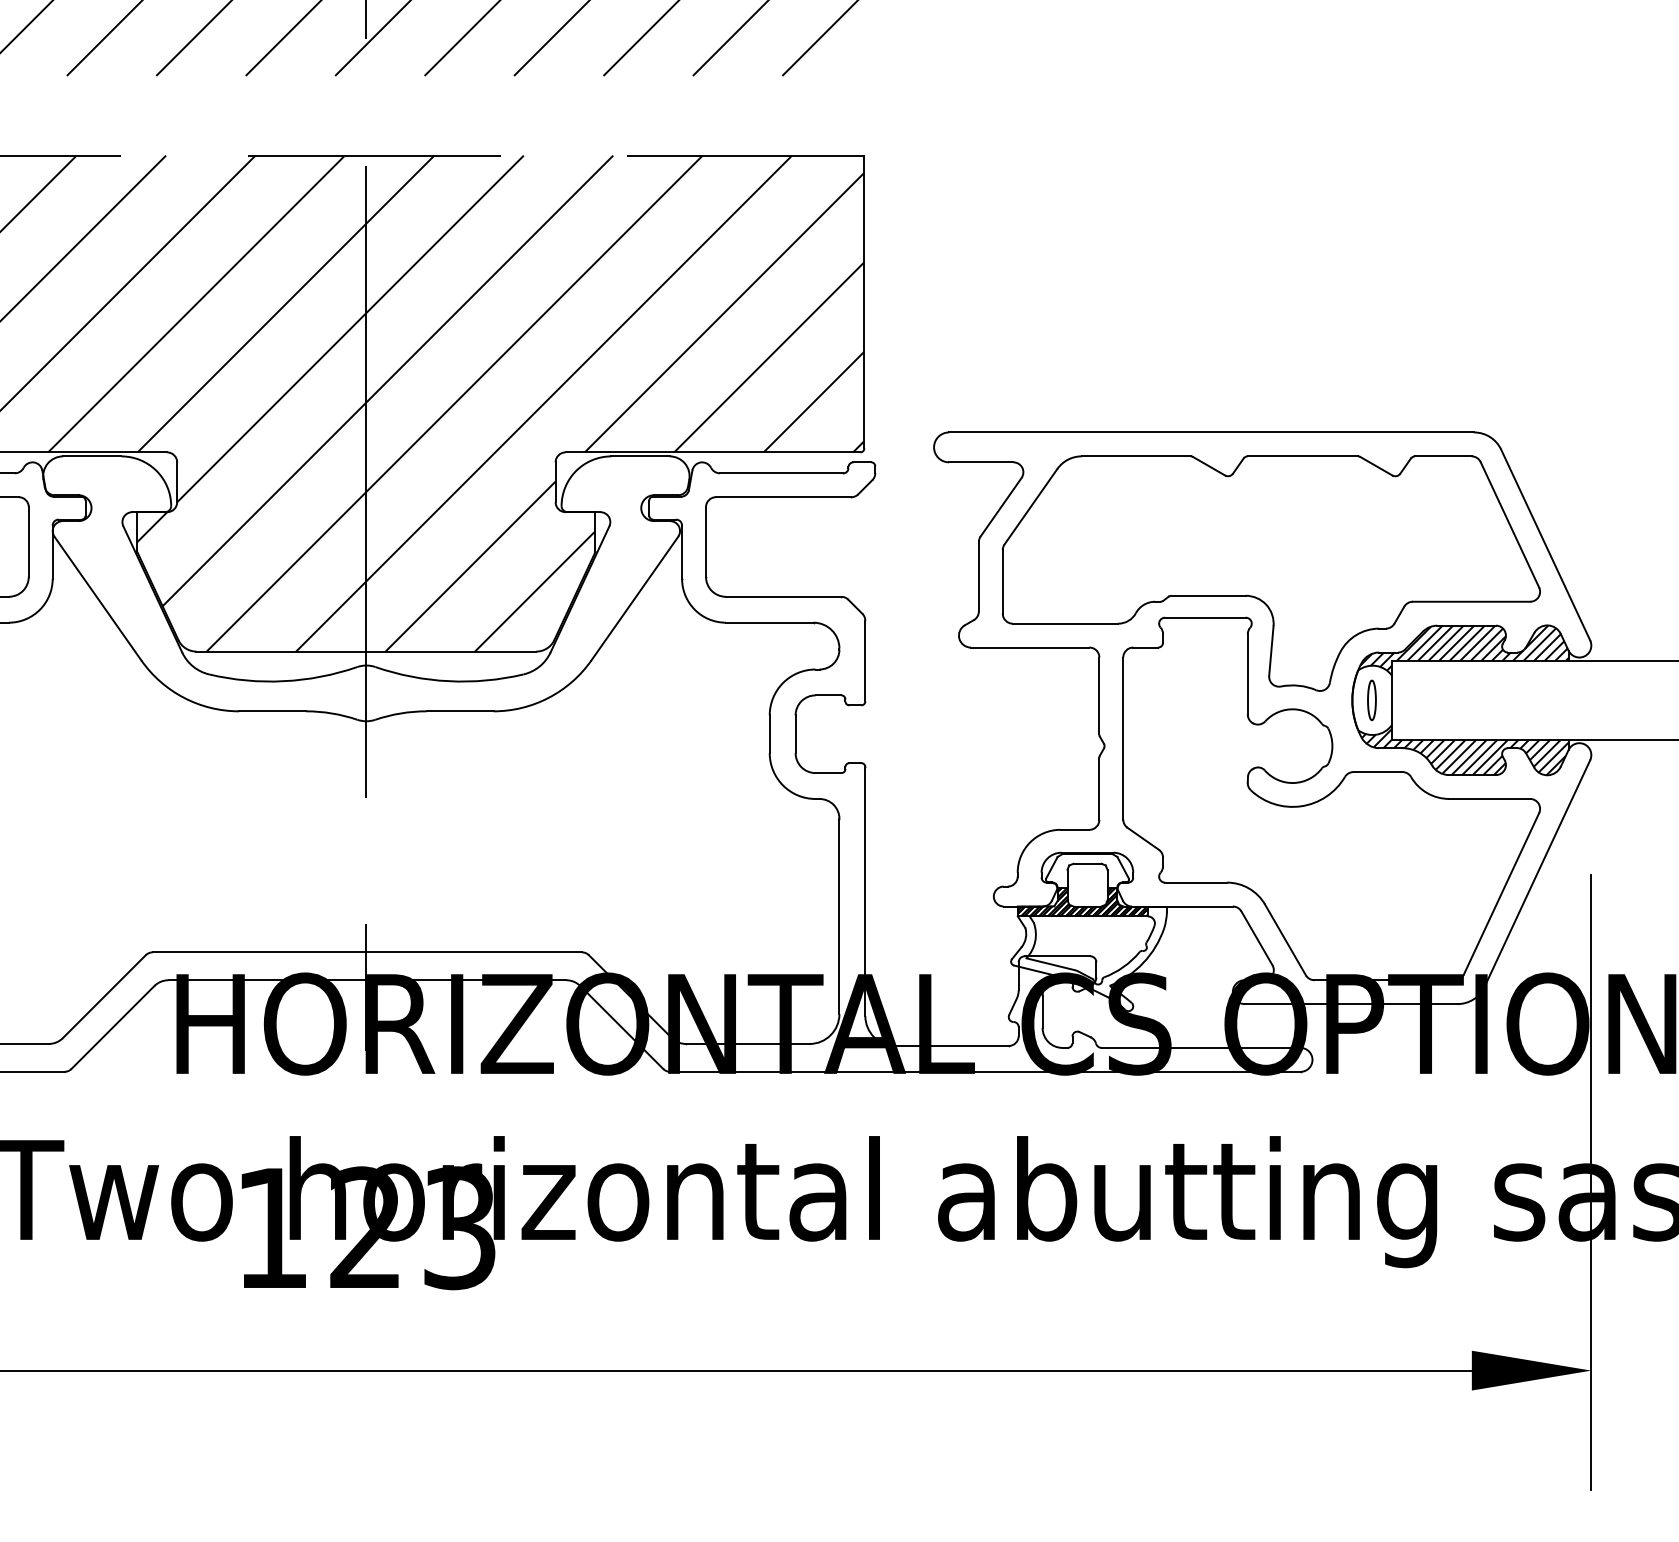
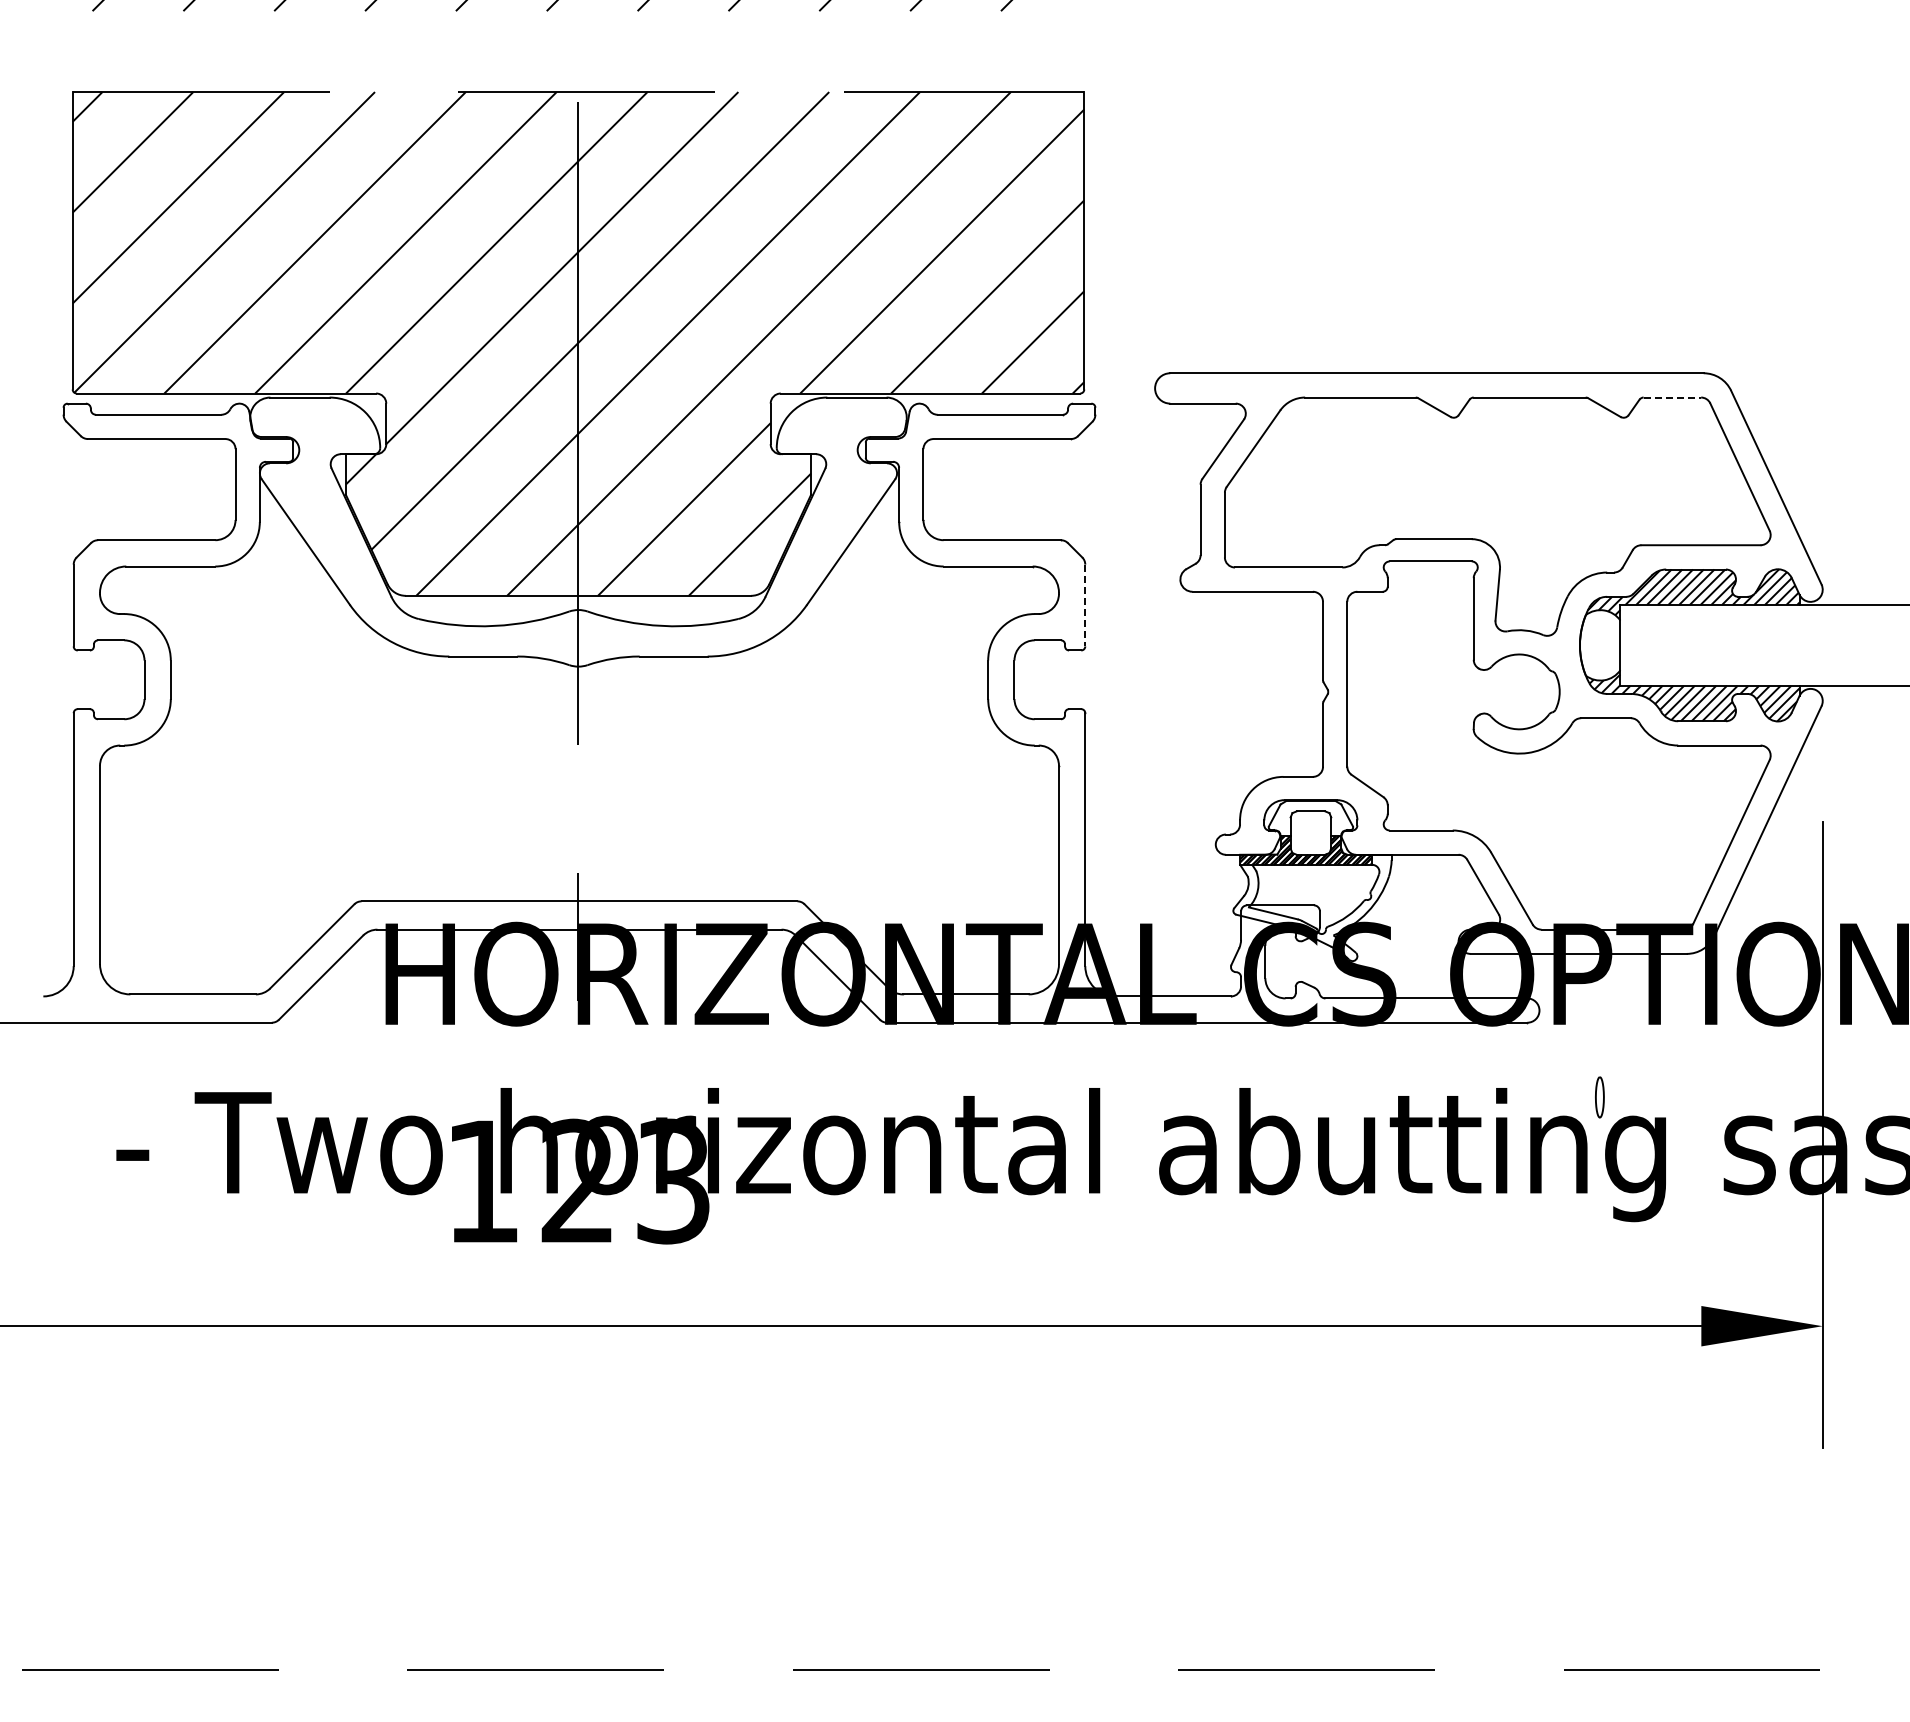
line: (1443, 456) -> (1672, 397), solid -> dashed
line: (865, 661) -> (1085, 605), solid -> dashed
part: (1371, 700) -> (1599, 1097), moved

